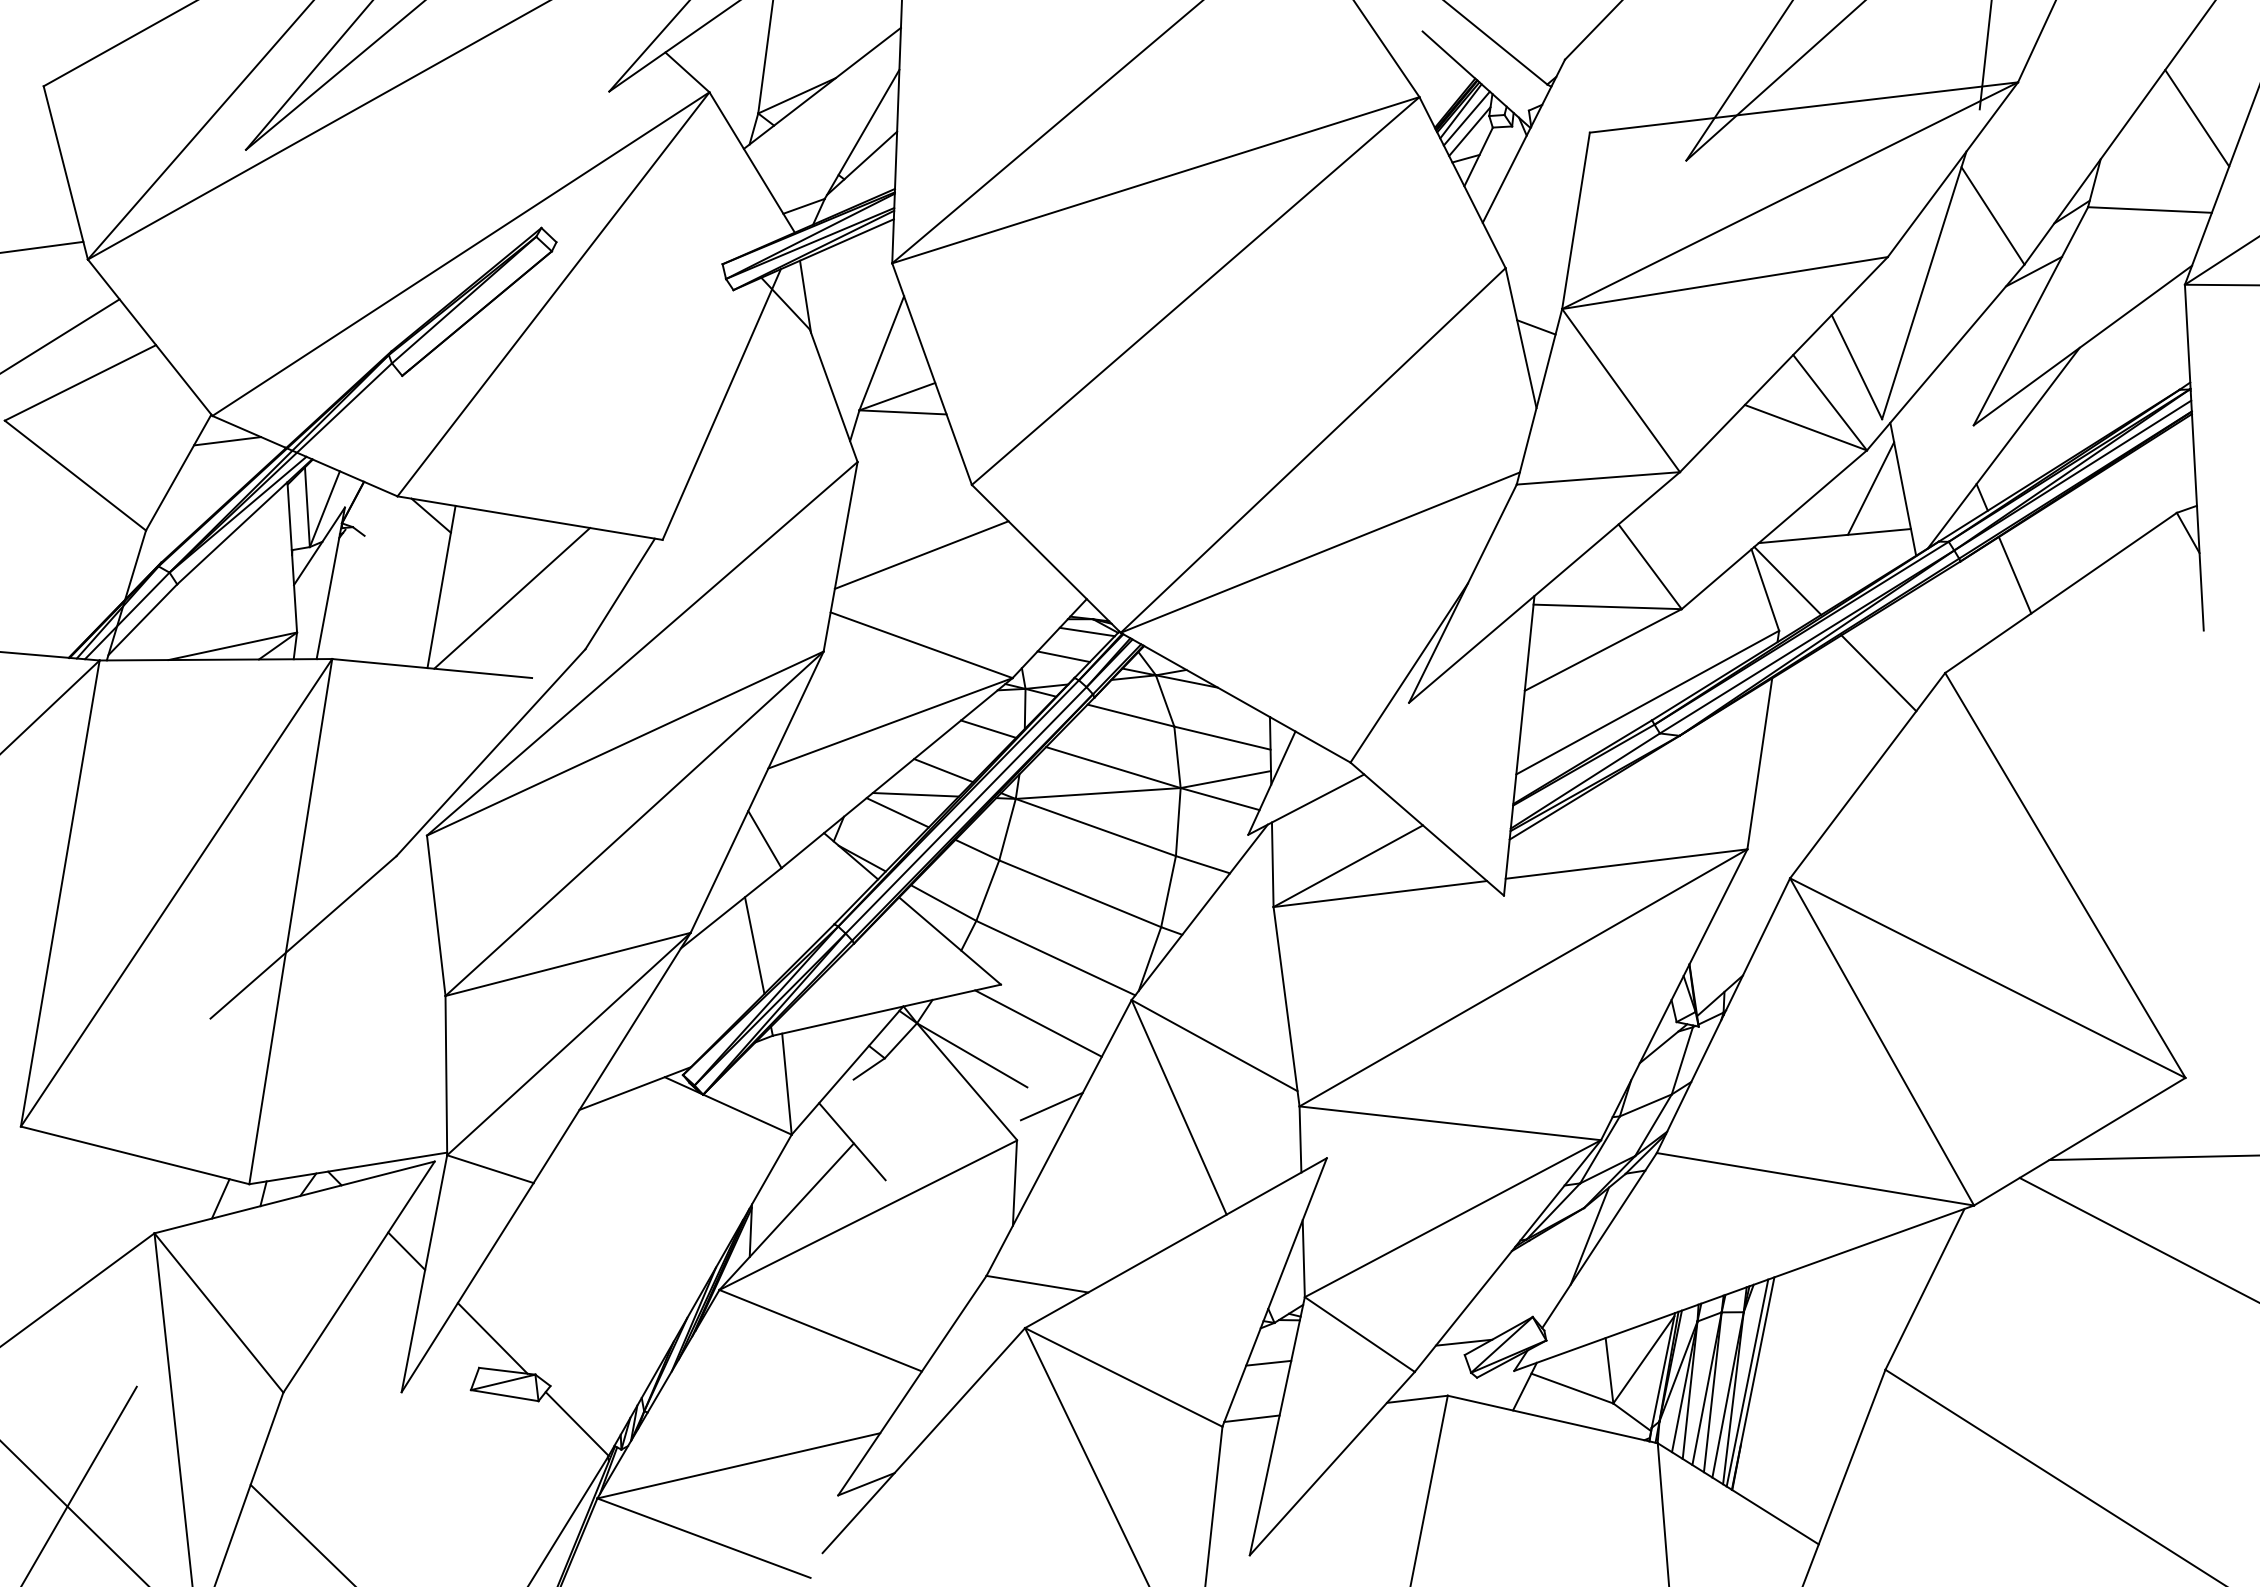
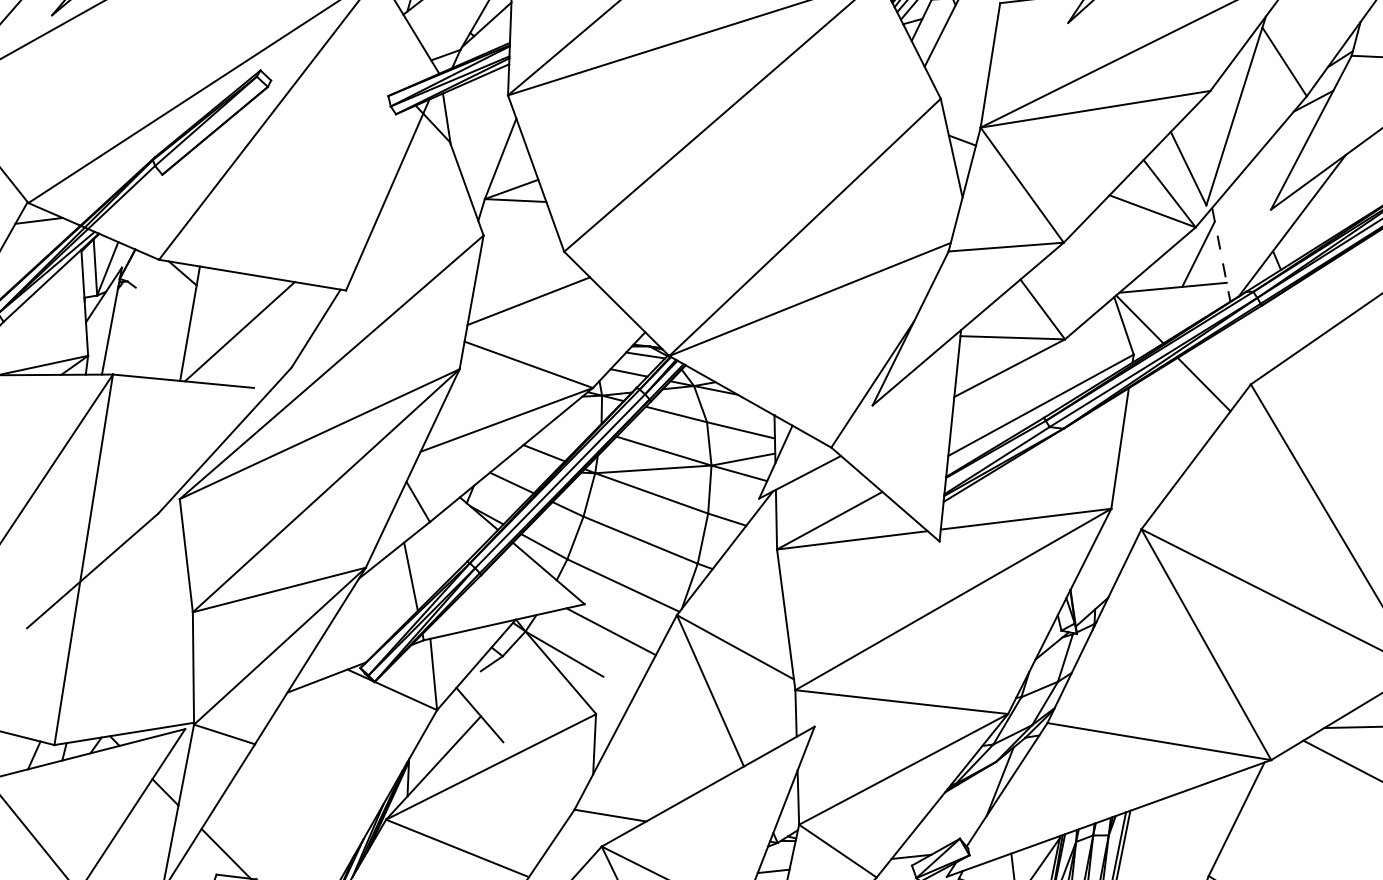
line: (1903, 489) -> (1221, 254), solid -> dashed
line: (2014, 575) -> (1299, 315), removed
line: (988, 728) -> (575, 423), removed
line: (915, 794) -> (524, 470), removed
line: (1051, 1106) -> (620, 690), removed

